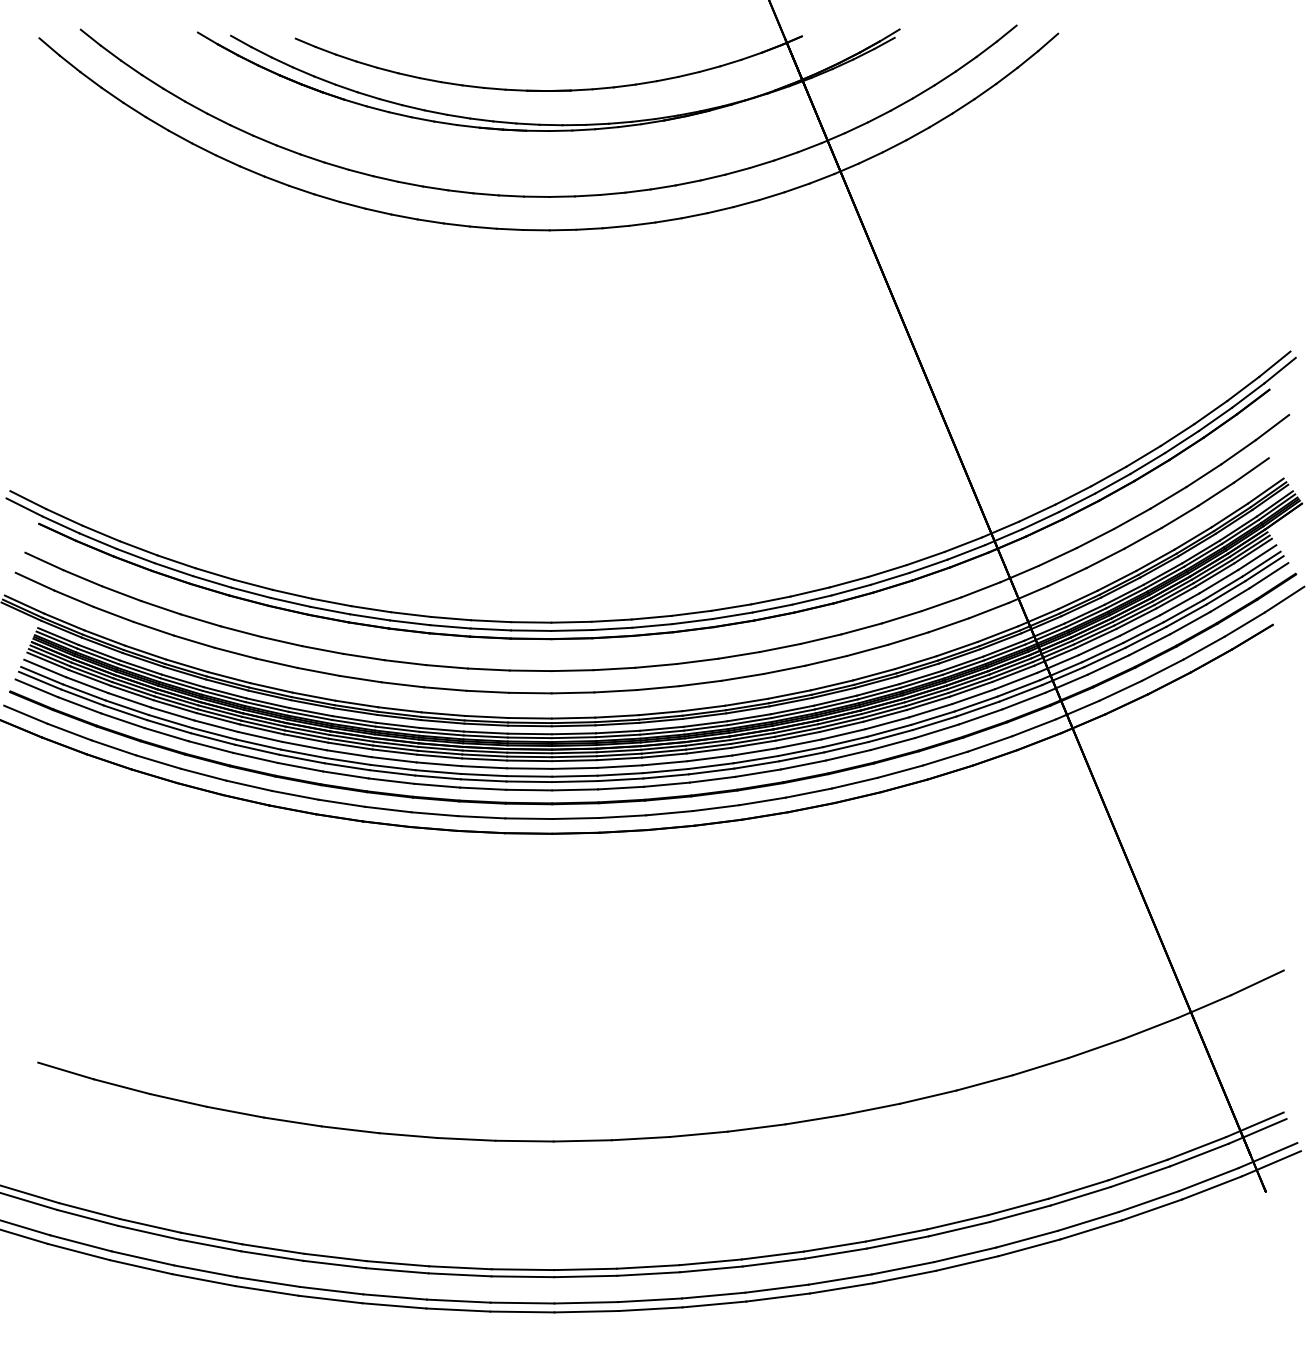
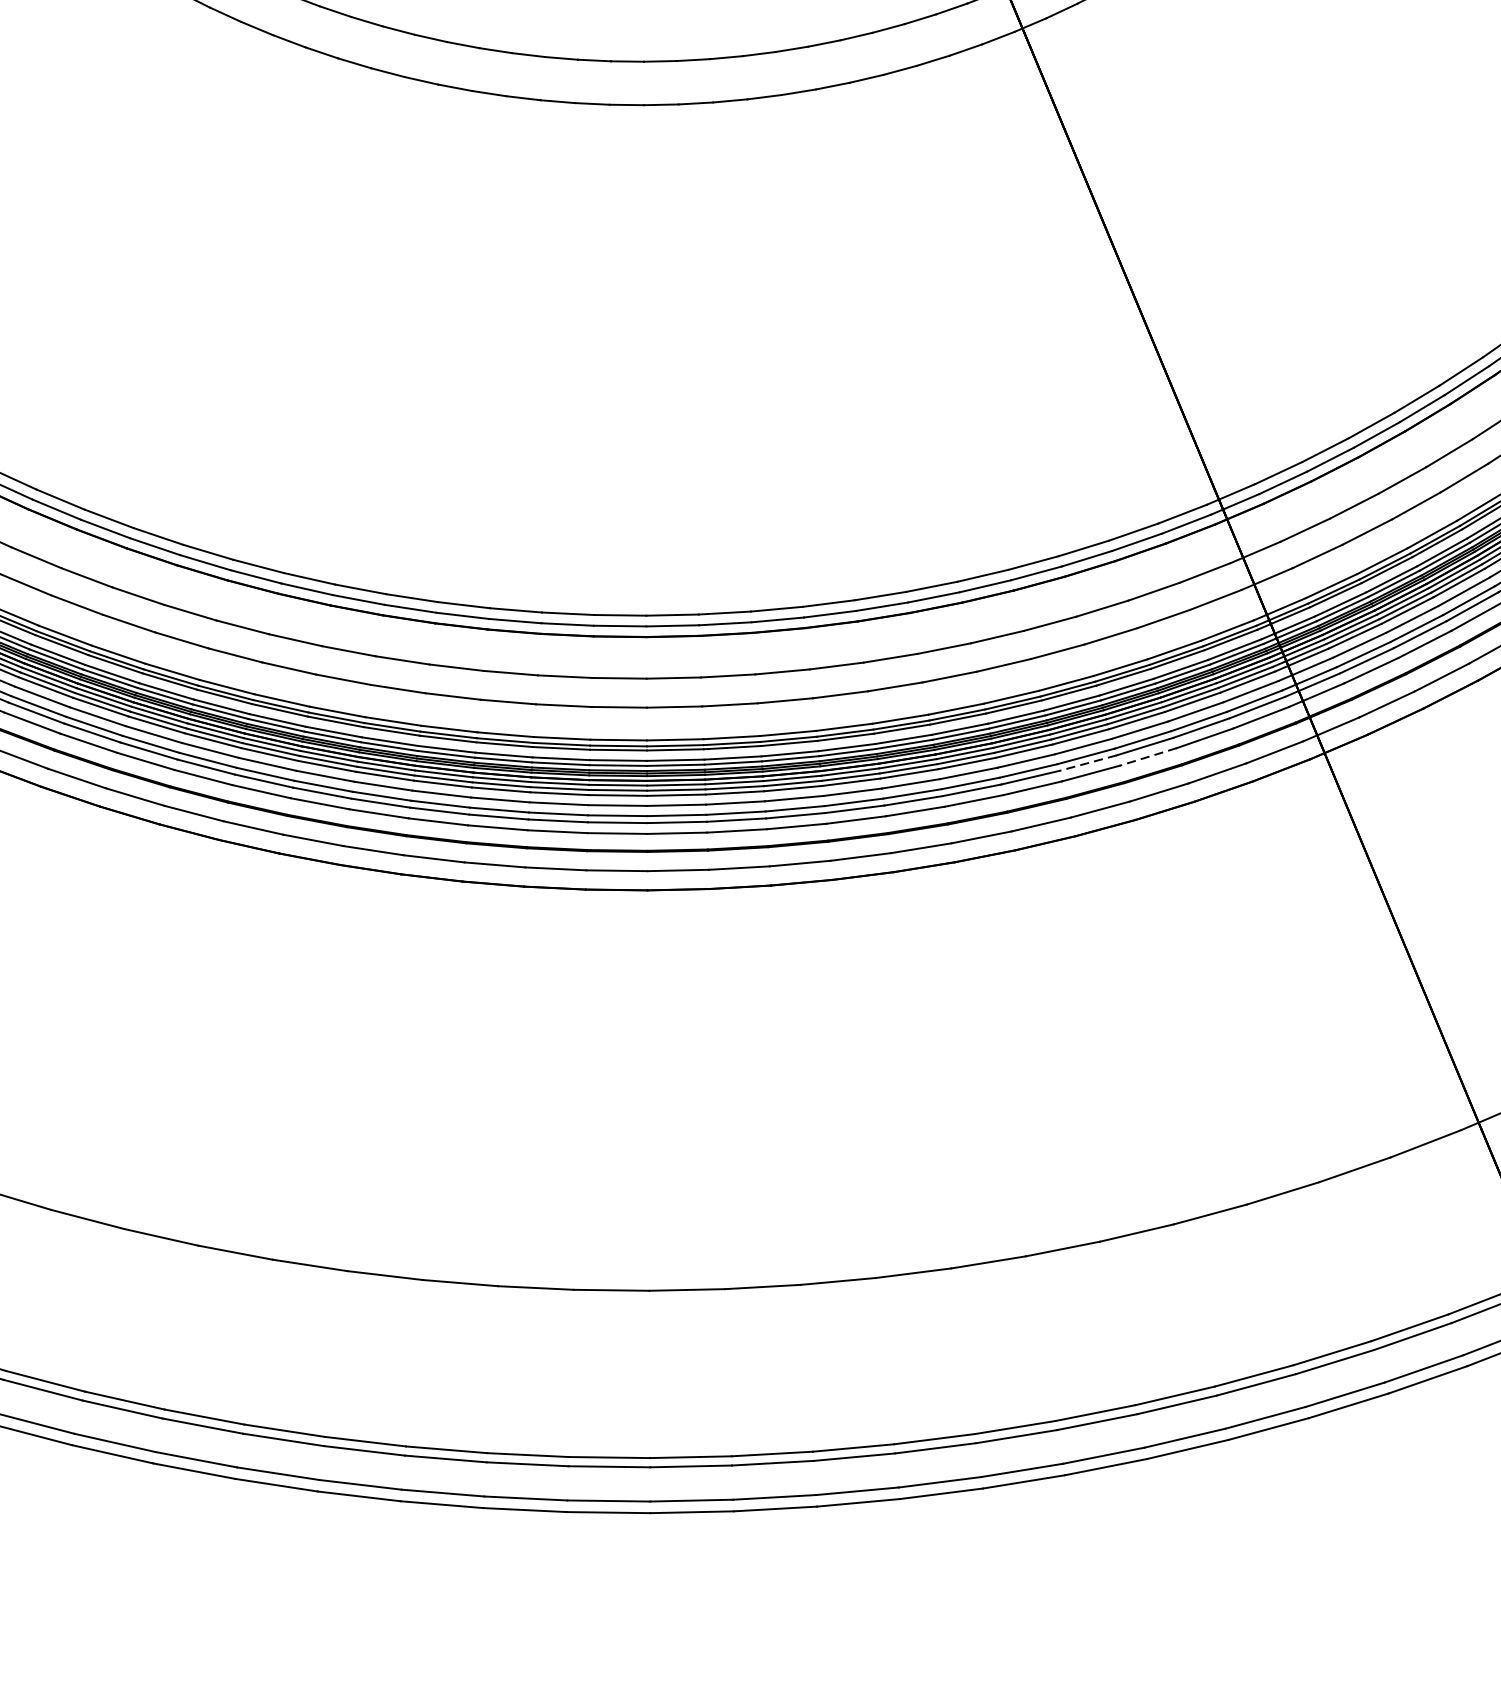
line: (937, 731) -> (1148, 757), solid -> dashed
line: (890, 736) -> (1087, 763), solid -> dashed

